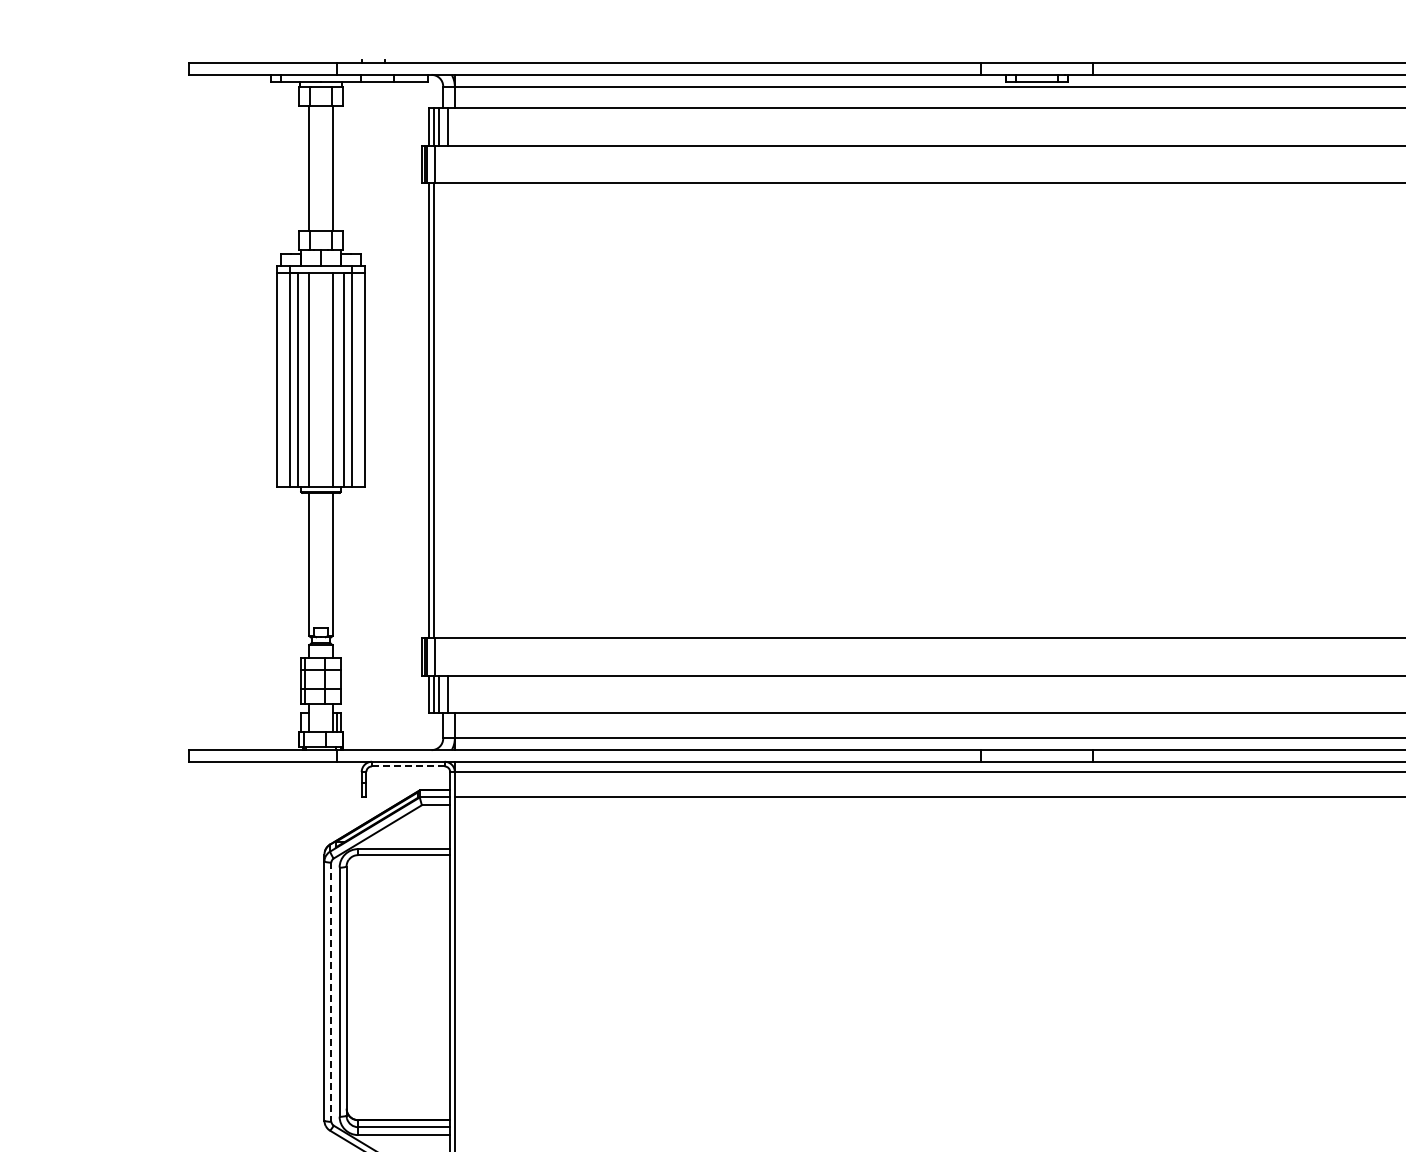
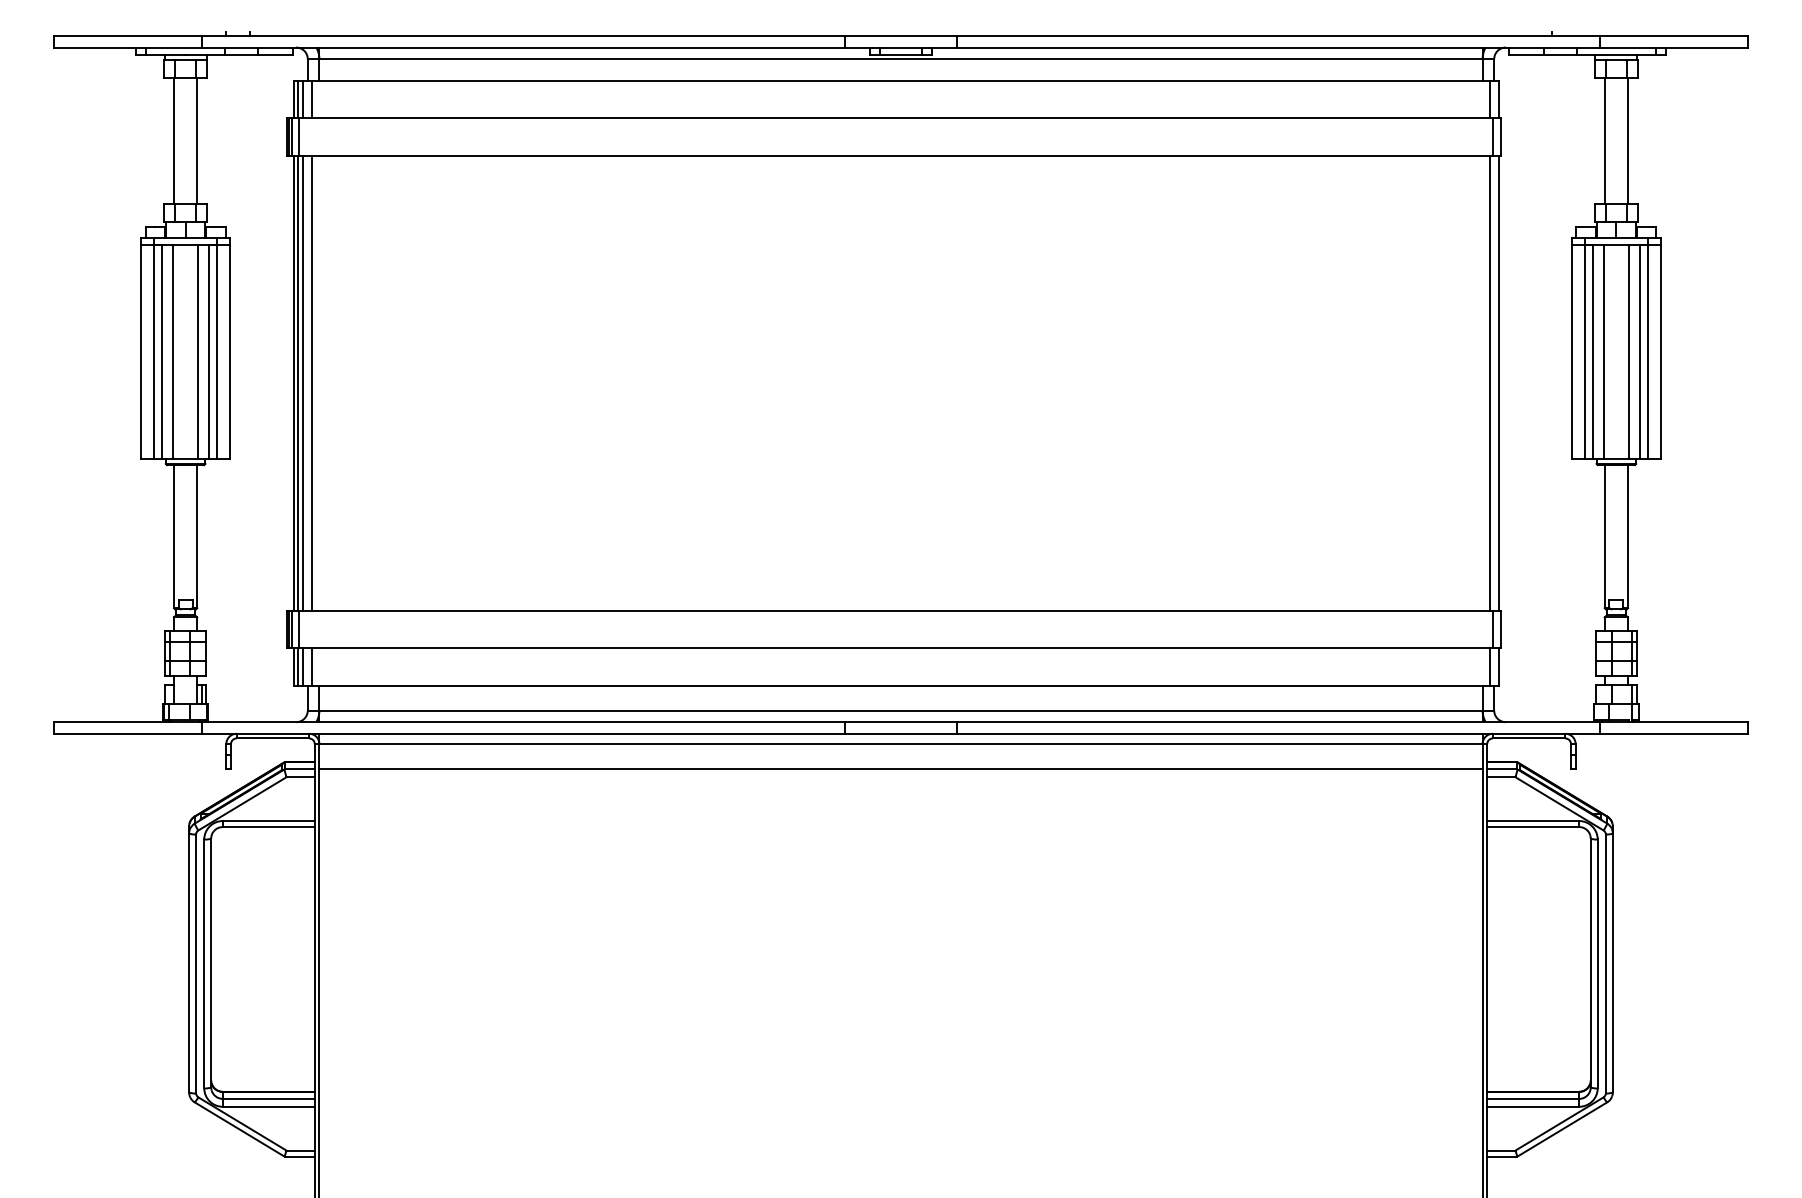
line: (438, 410) -> (303, 382), added
line: (447, 410) -> (312, 382), added
line: (408, 766) -> (273, 738), dashed -> solid
line: (331, 992) -> (196, 964), dashed -> solid

